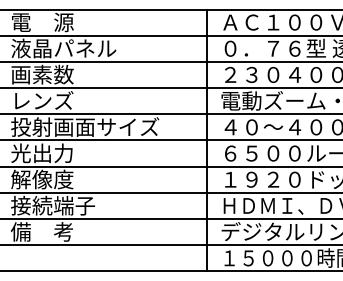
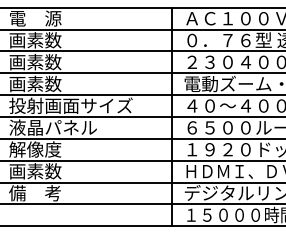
text: (63, 48) -> (52, 40), 液晶パネル -> 画素数
text: (42, 100) -> (35, 83), レンズ -> 画素数
text: (63, 153) -> (52, 127), 光出力 -> 液晶パネル
text: (53, 205) -> (44, 171), 接続端子 -> 画素数

